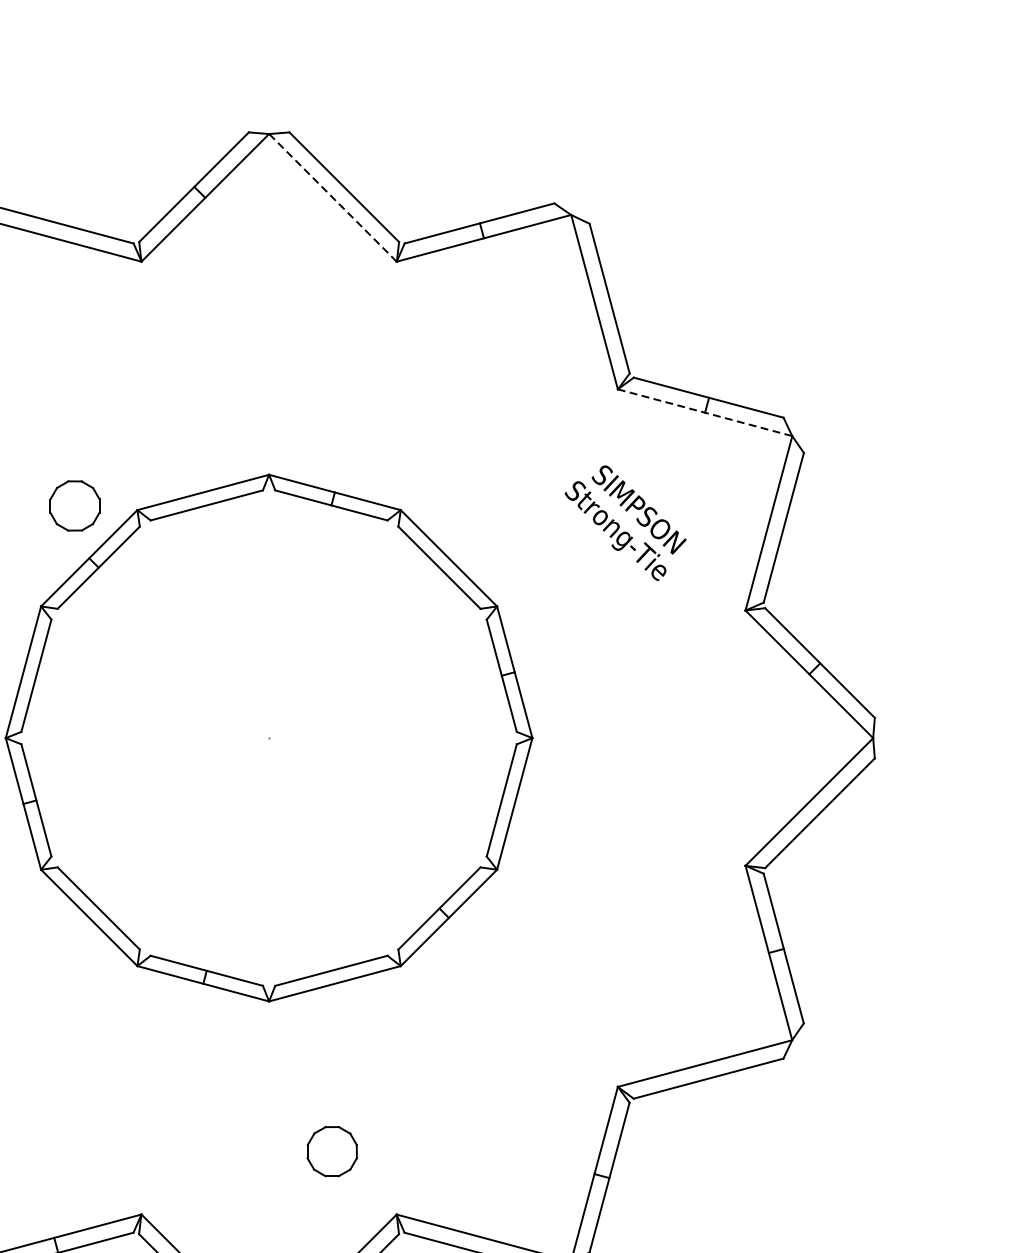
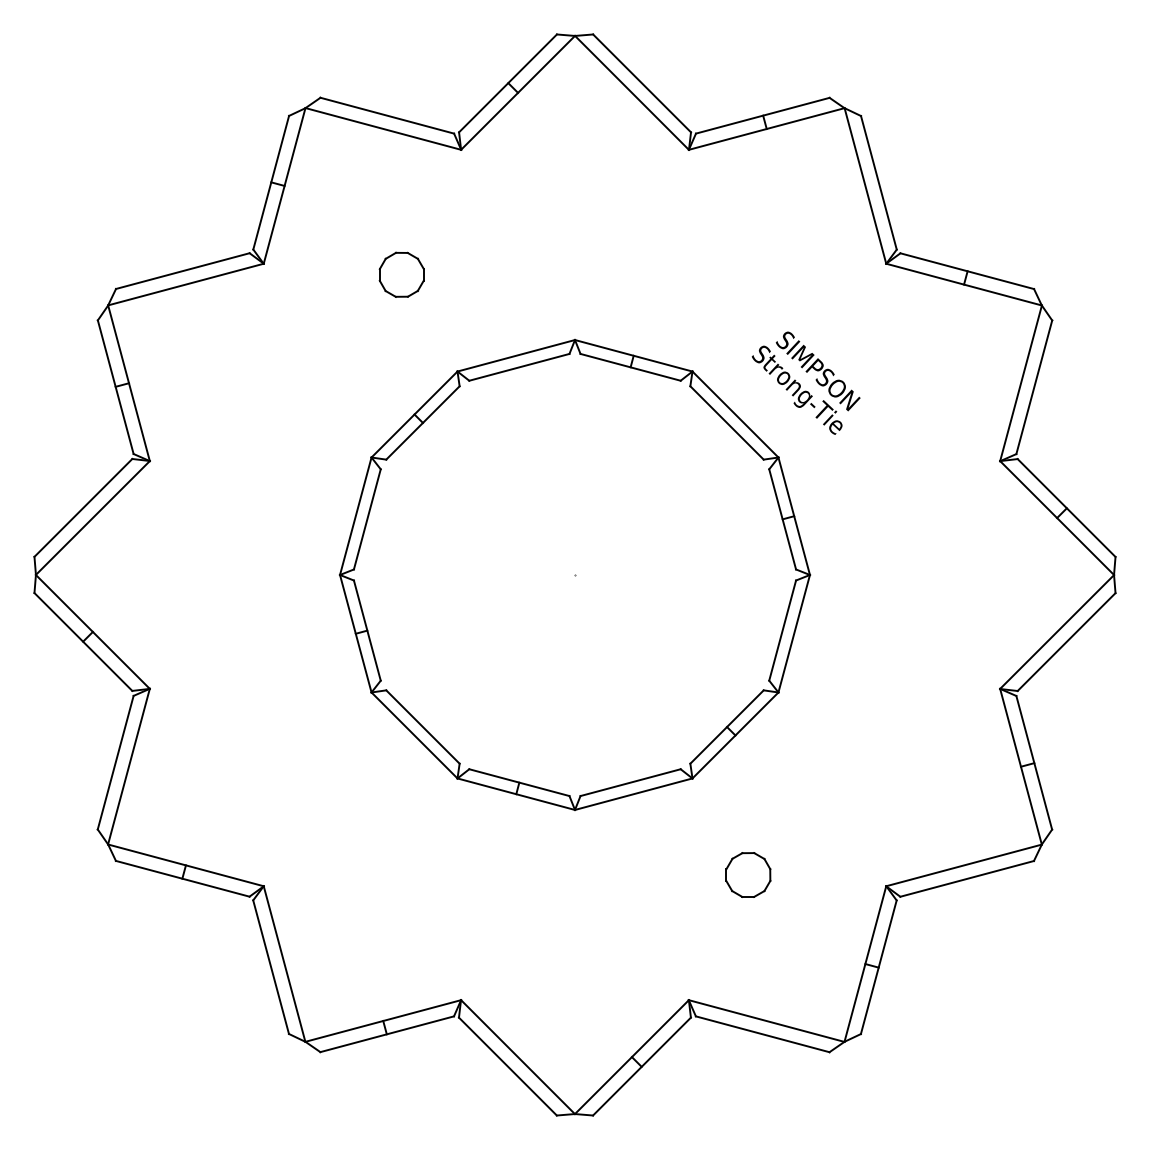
line: (333, 197) -> (632, 92), dashed -> solid
line: (704, 412) -> (963, 284), dashed -> solid
part: (74, 505) -> (401, 274), moved
text: (624, 522) -> (805, 382), moved
part: (332, 1151) -> (748, 874), moved

